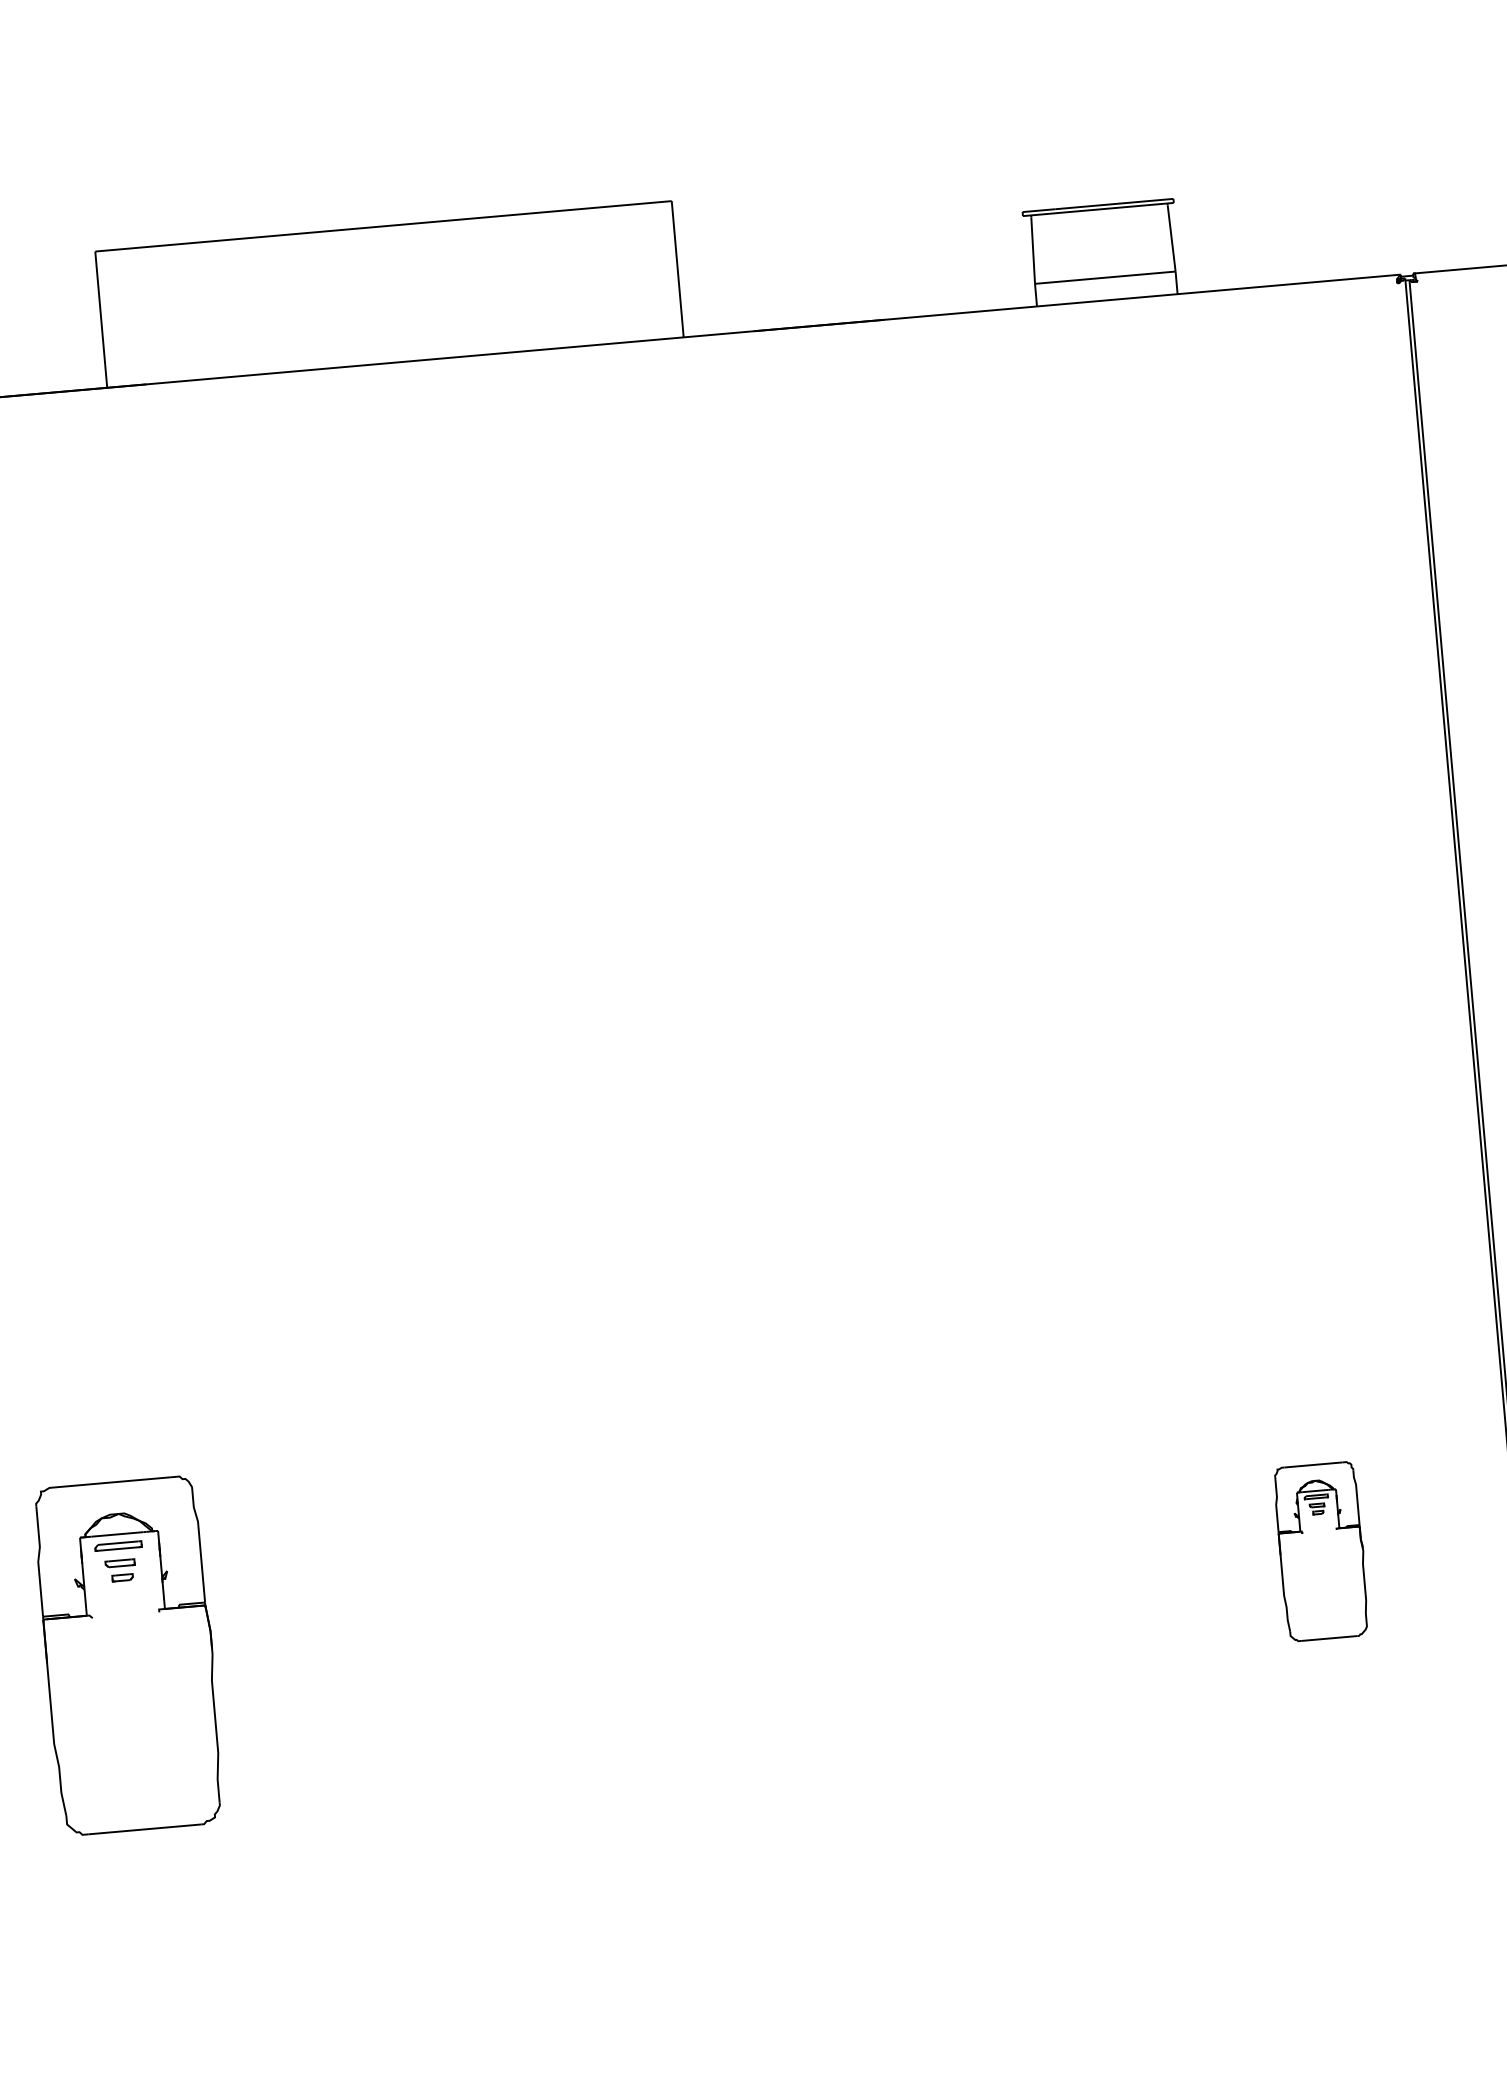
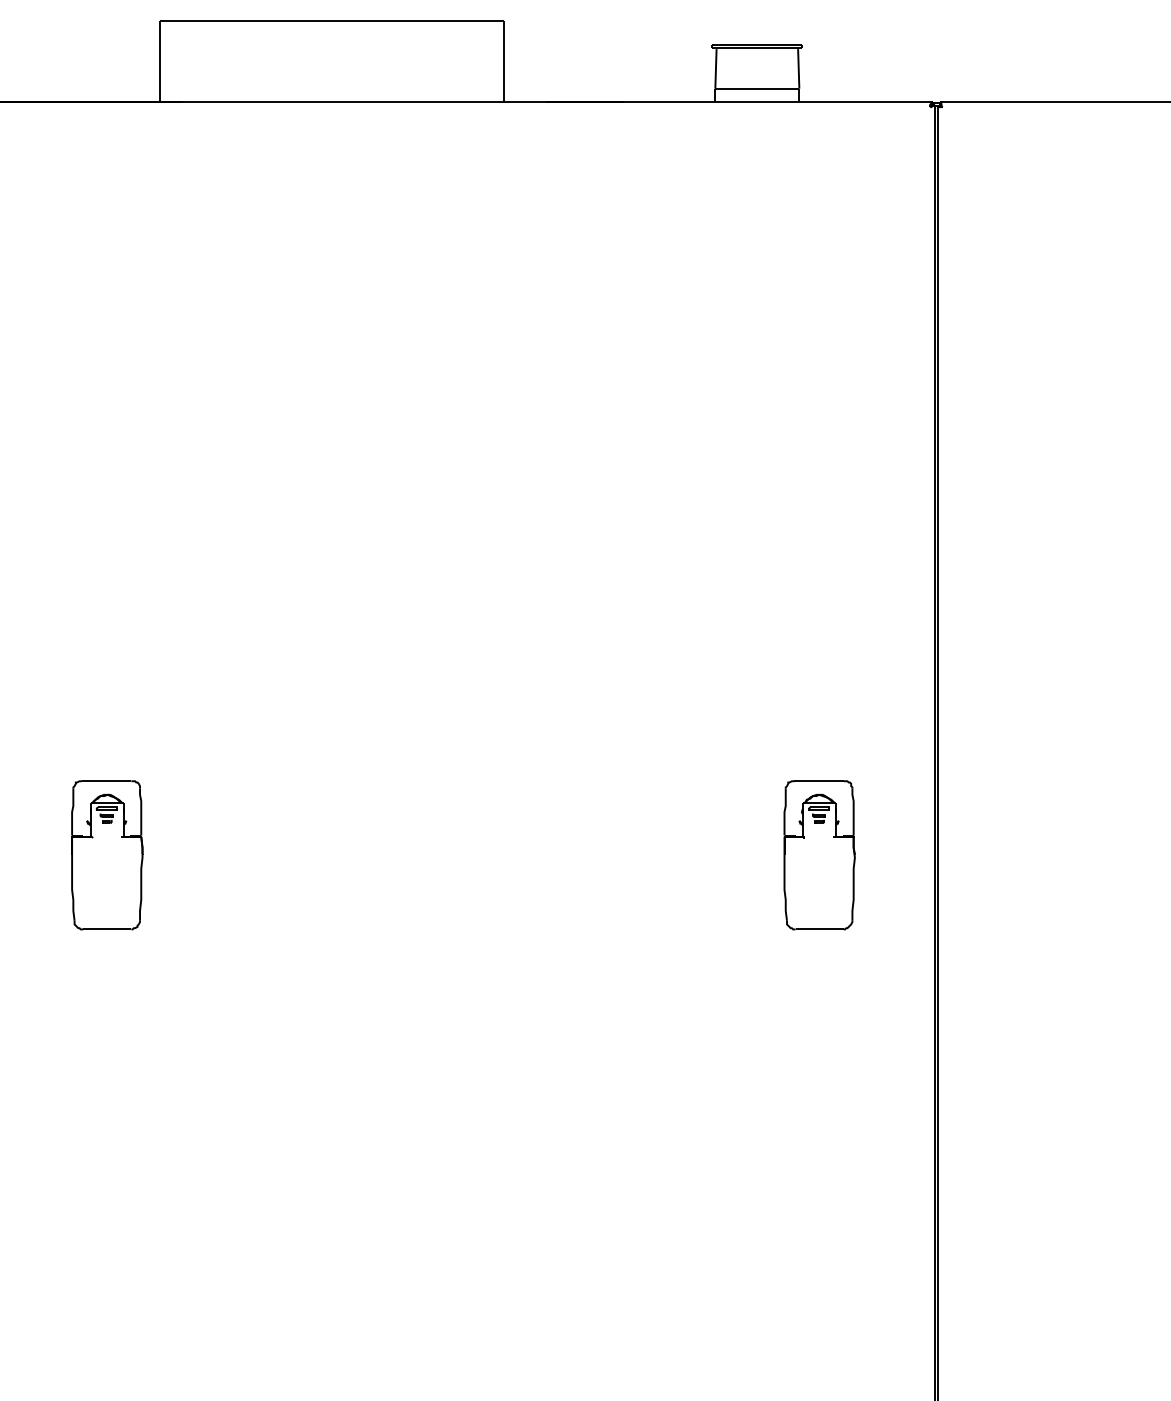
part: (1321, 1551) -> (819, 855), size x1.43
part: (130, 1656) -> (107, 855), size x0.71

